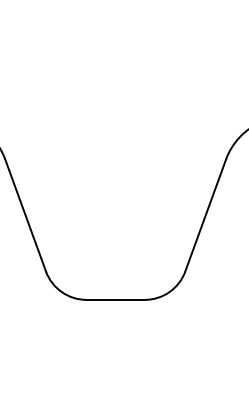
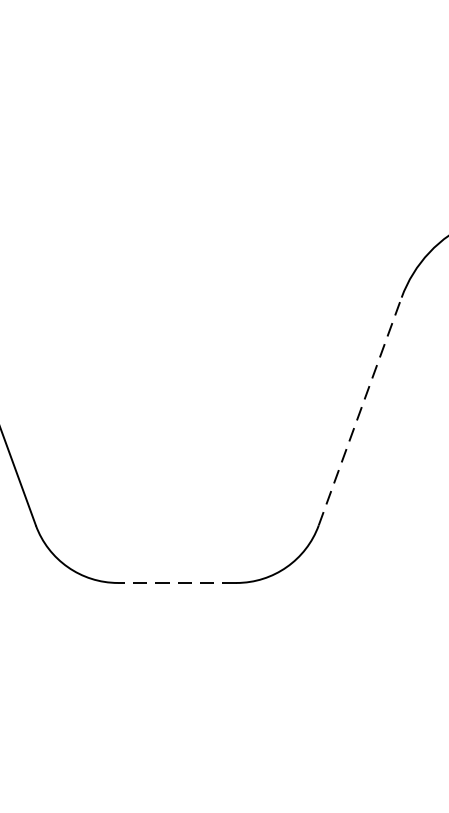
line: (205, 215) -> (359, 411), solid -> dashed
line: (115, 299) -> (176, 582), solid -> dashed

